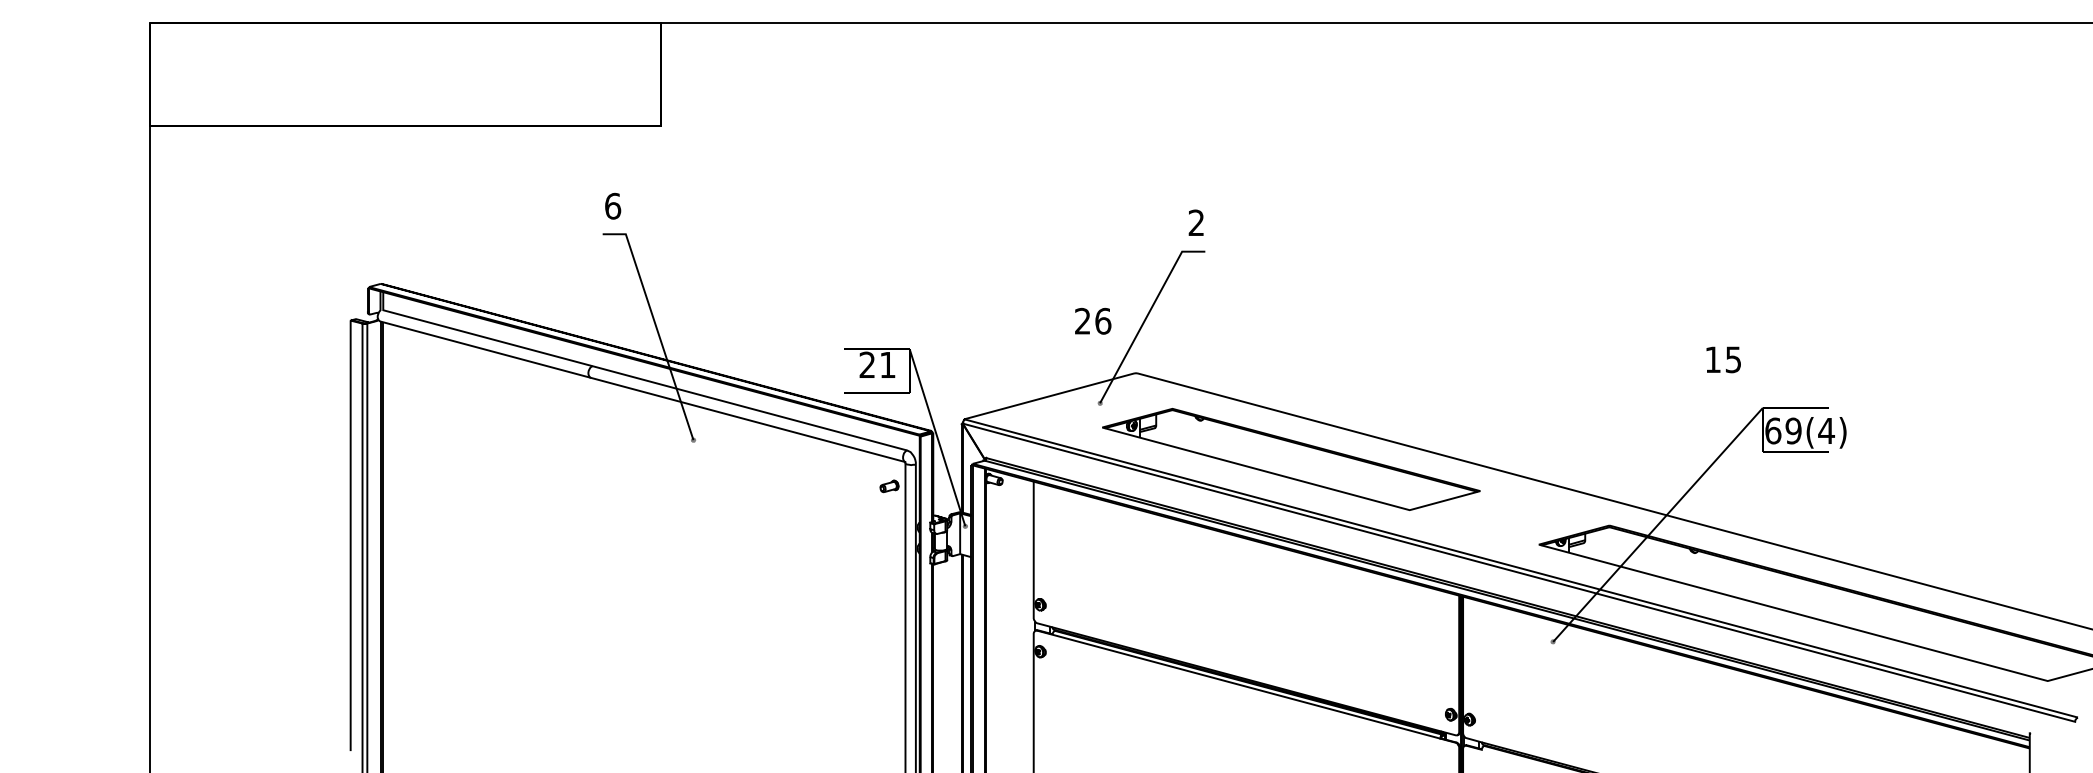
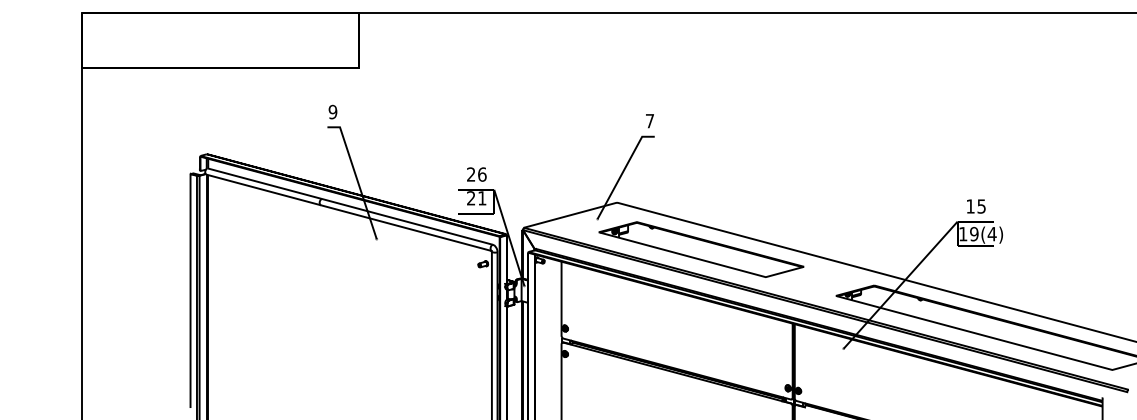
text: (612, 205) -> (332, 111), 6 -> 9
text: (1195, 221) -> (649, 120), 2 -> 7
text: (1092, 321) -> (476, 174), moved
text: (1723, 359) -> (976, 206), moved
text: (1773, 429) -> (963, 233), 69(4) -> 19(4)

